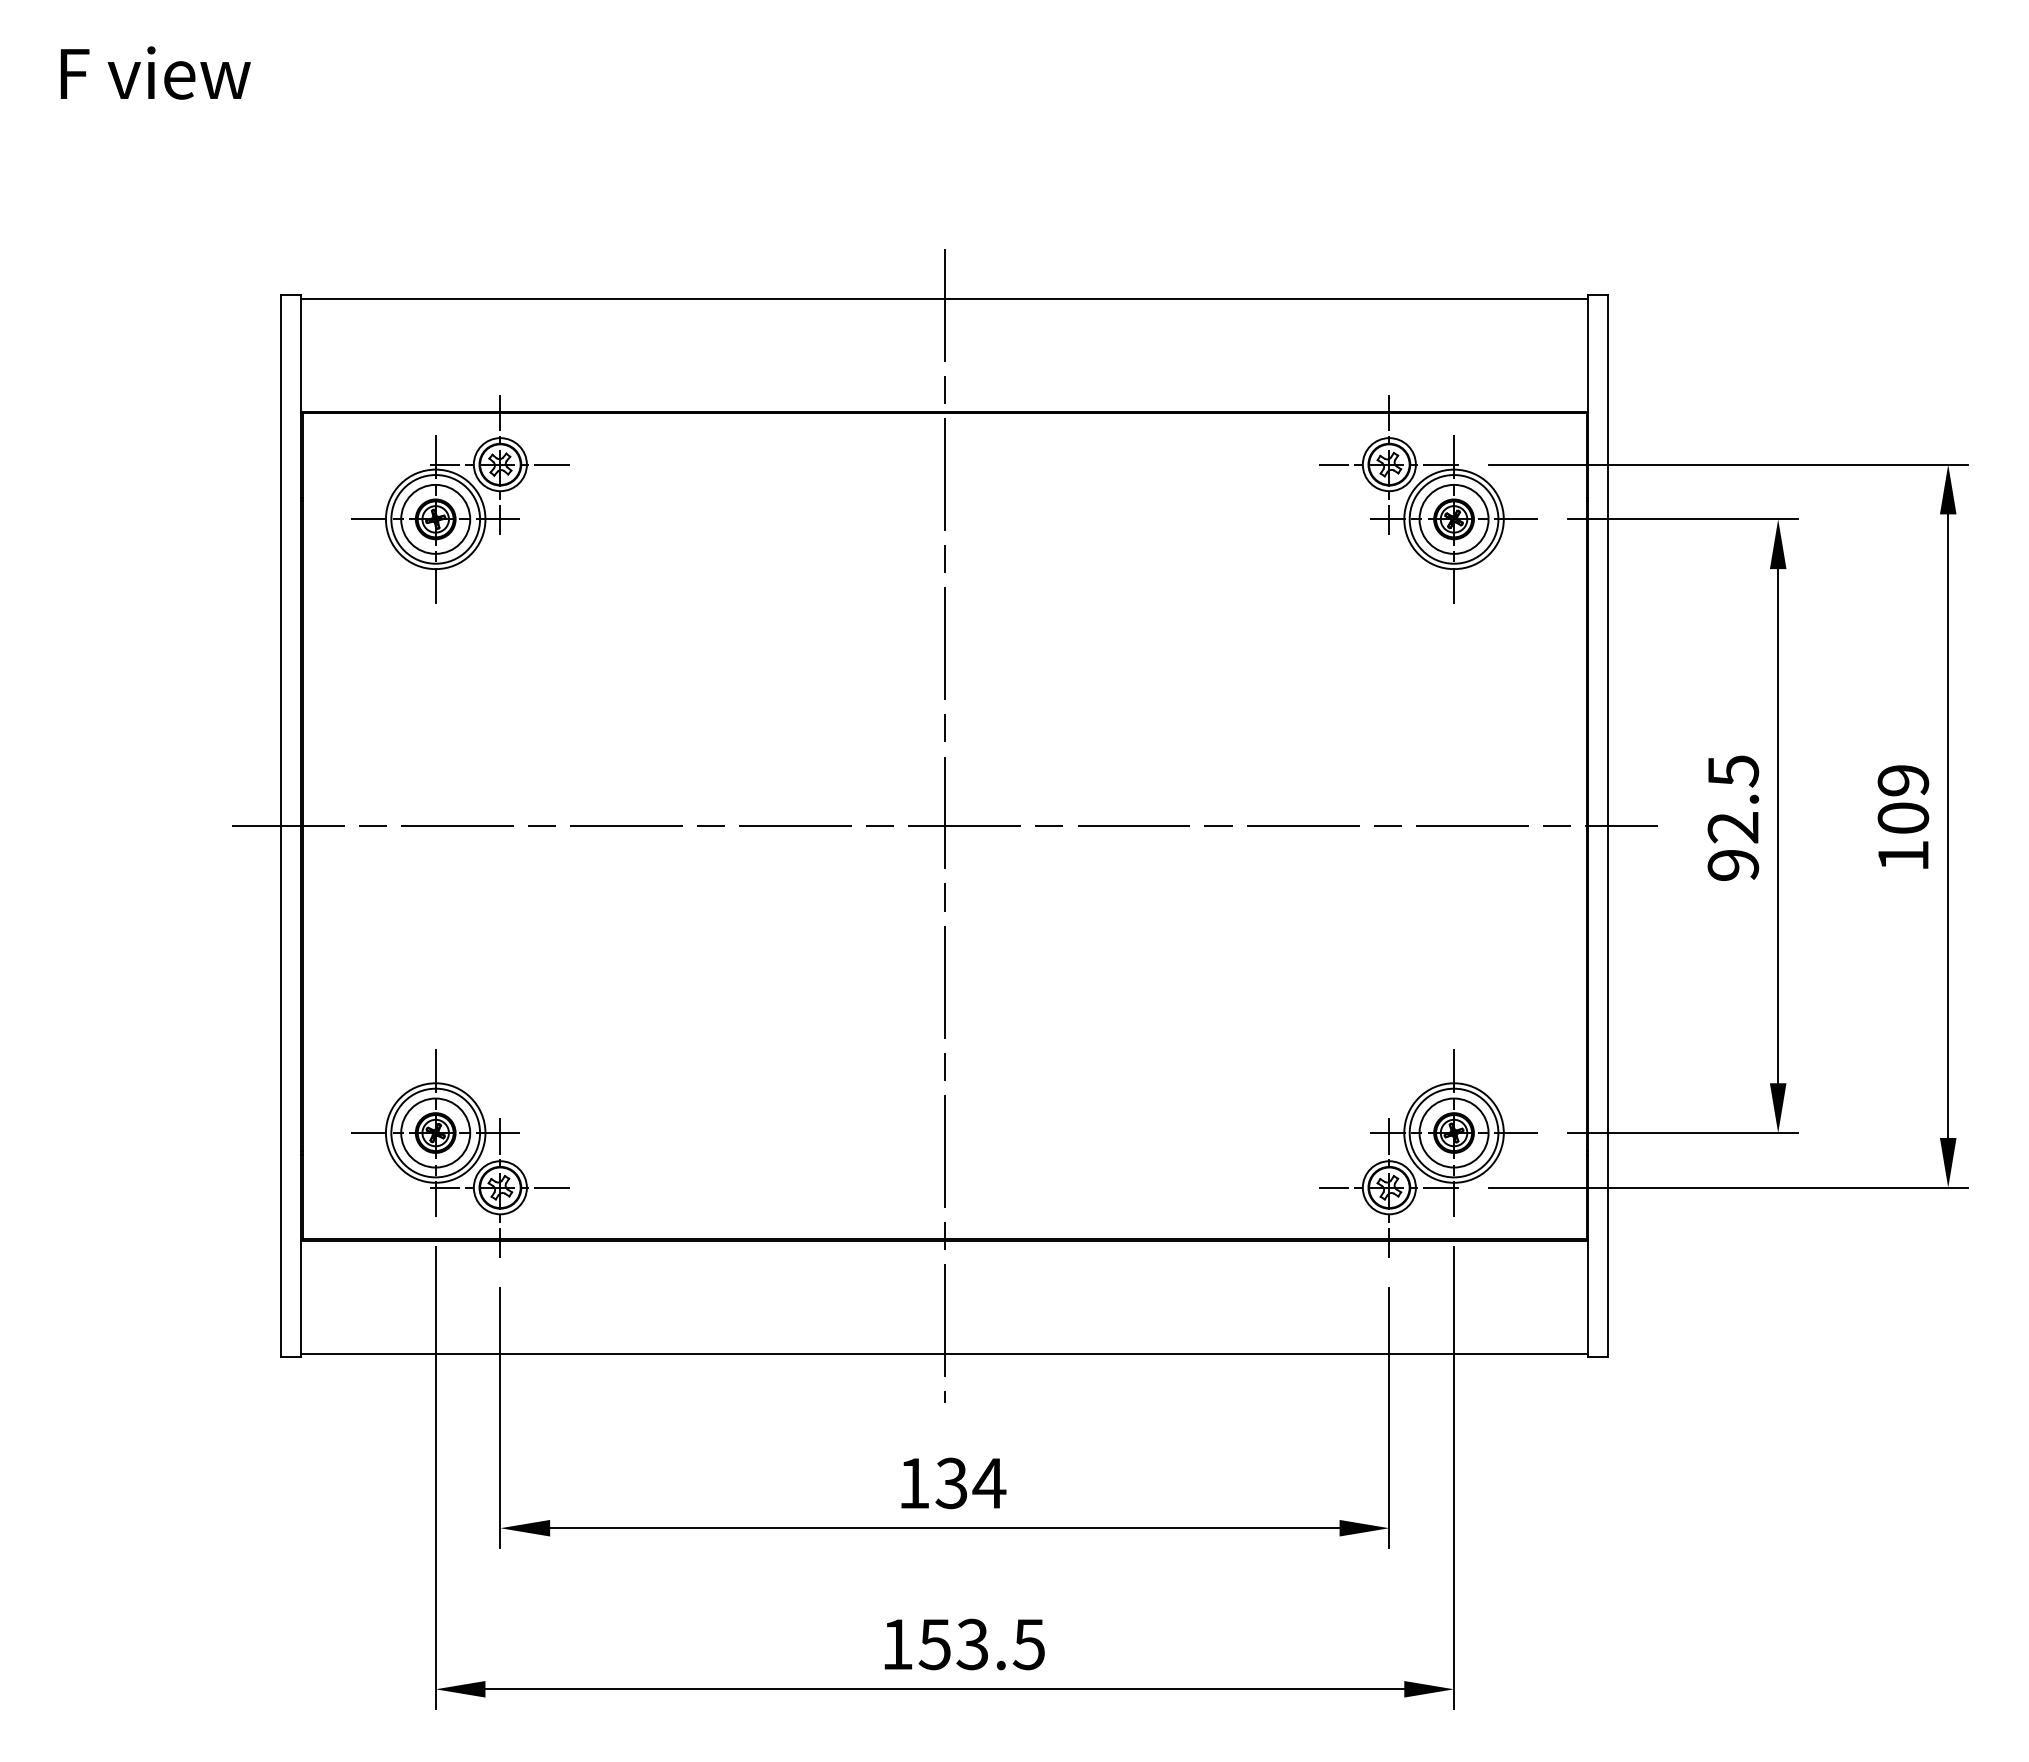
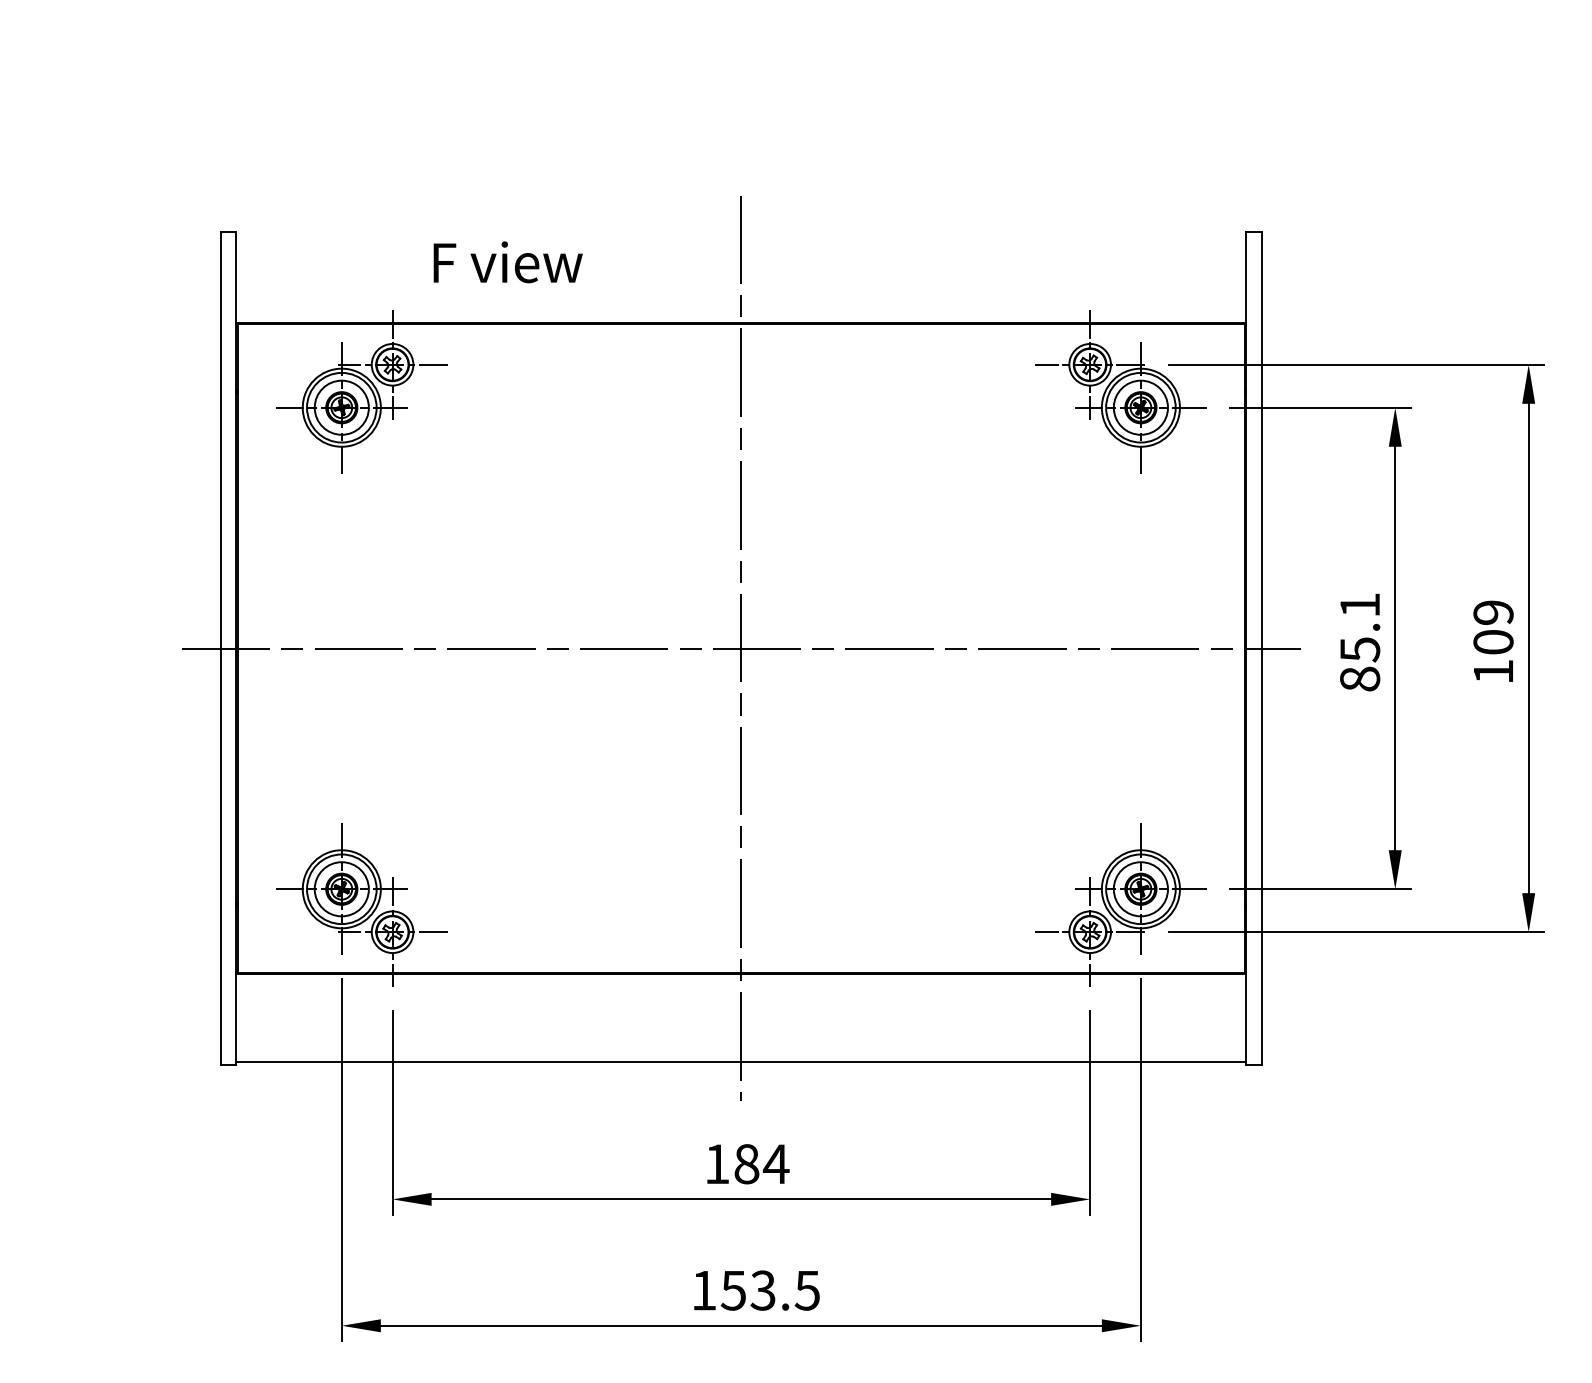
text: (155, 72) -> (508, 261), moved
line: (944, 298) -> (741, 234), removed
text: (1733, 817) -> (1360, 641), 92.5 -> 85.1
text: (951, 1483) -> (746, 1164), 134 -> 184

